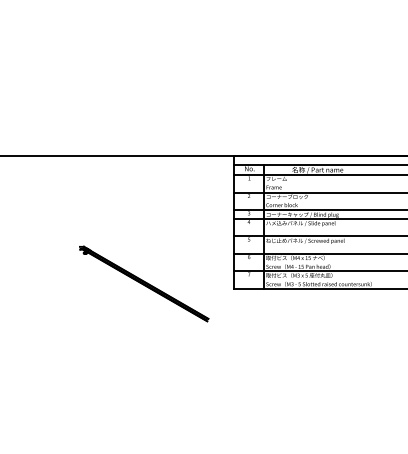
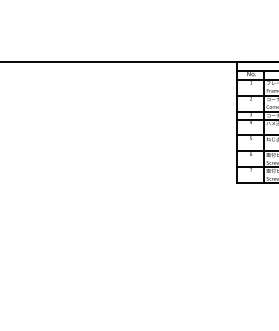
part: (144, 283) -> (155, 178), removed

